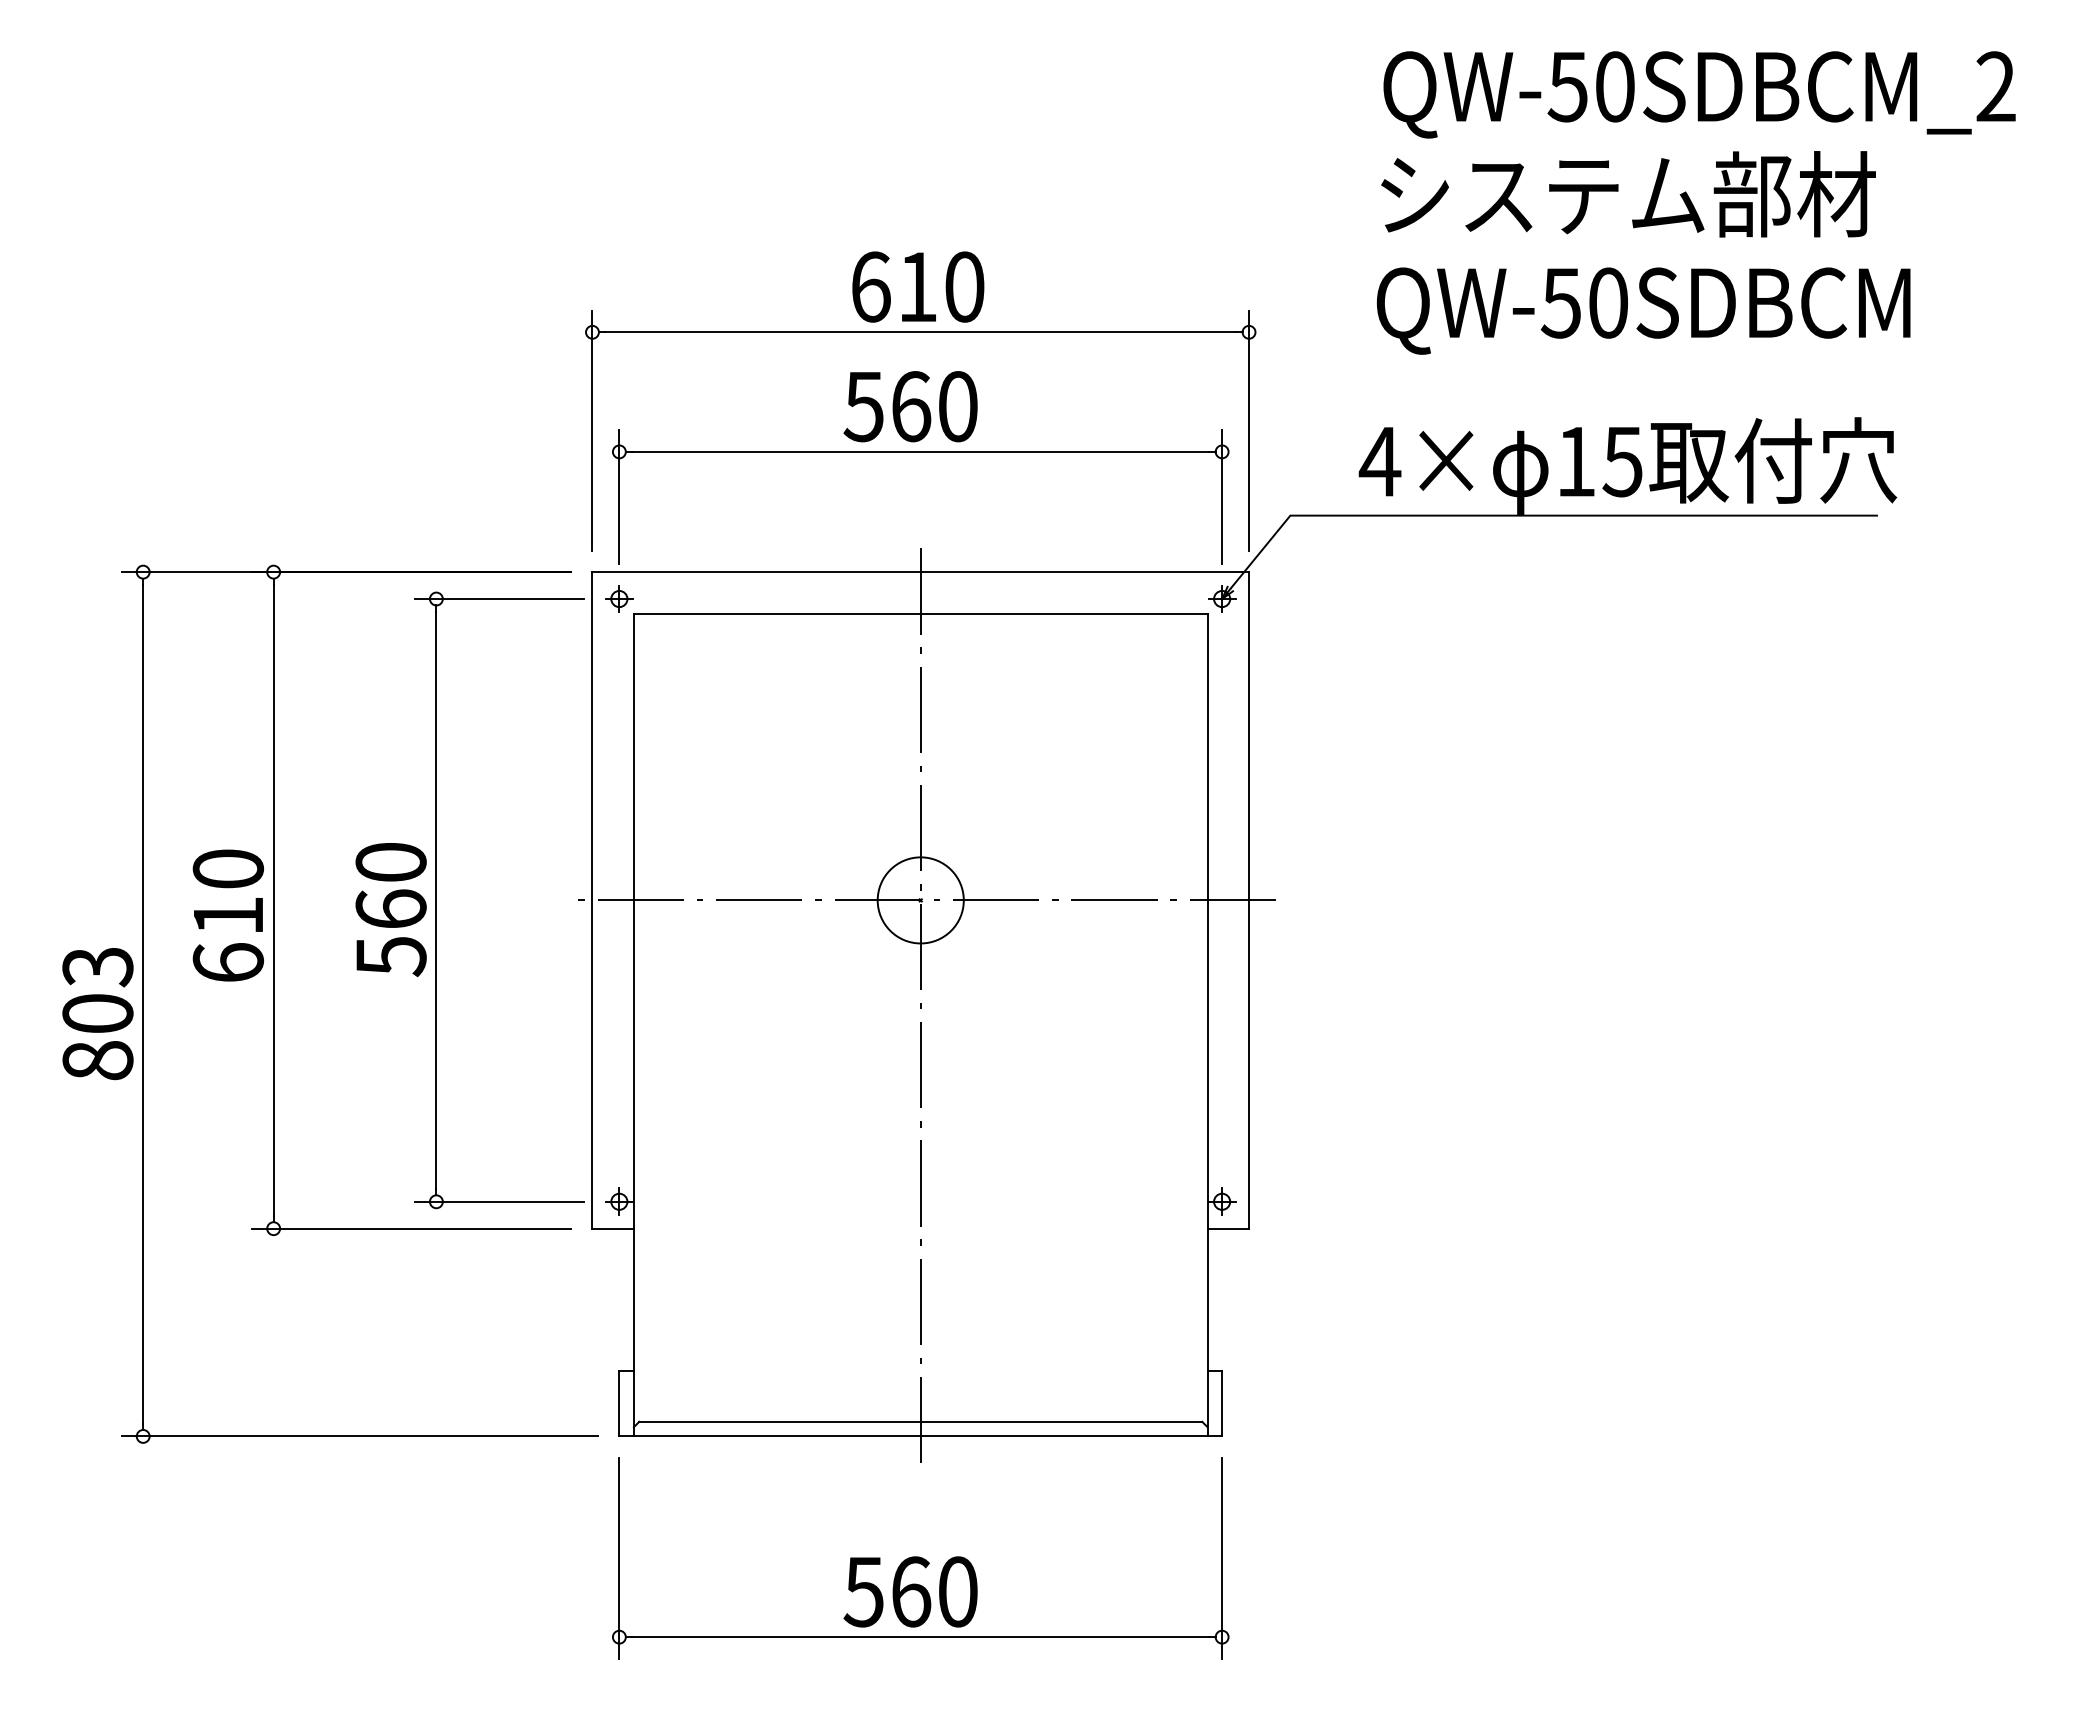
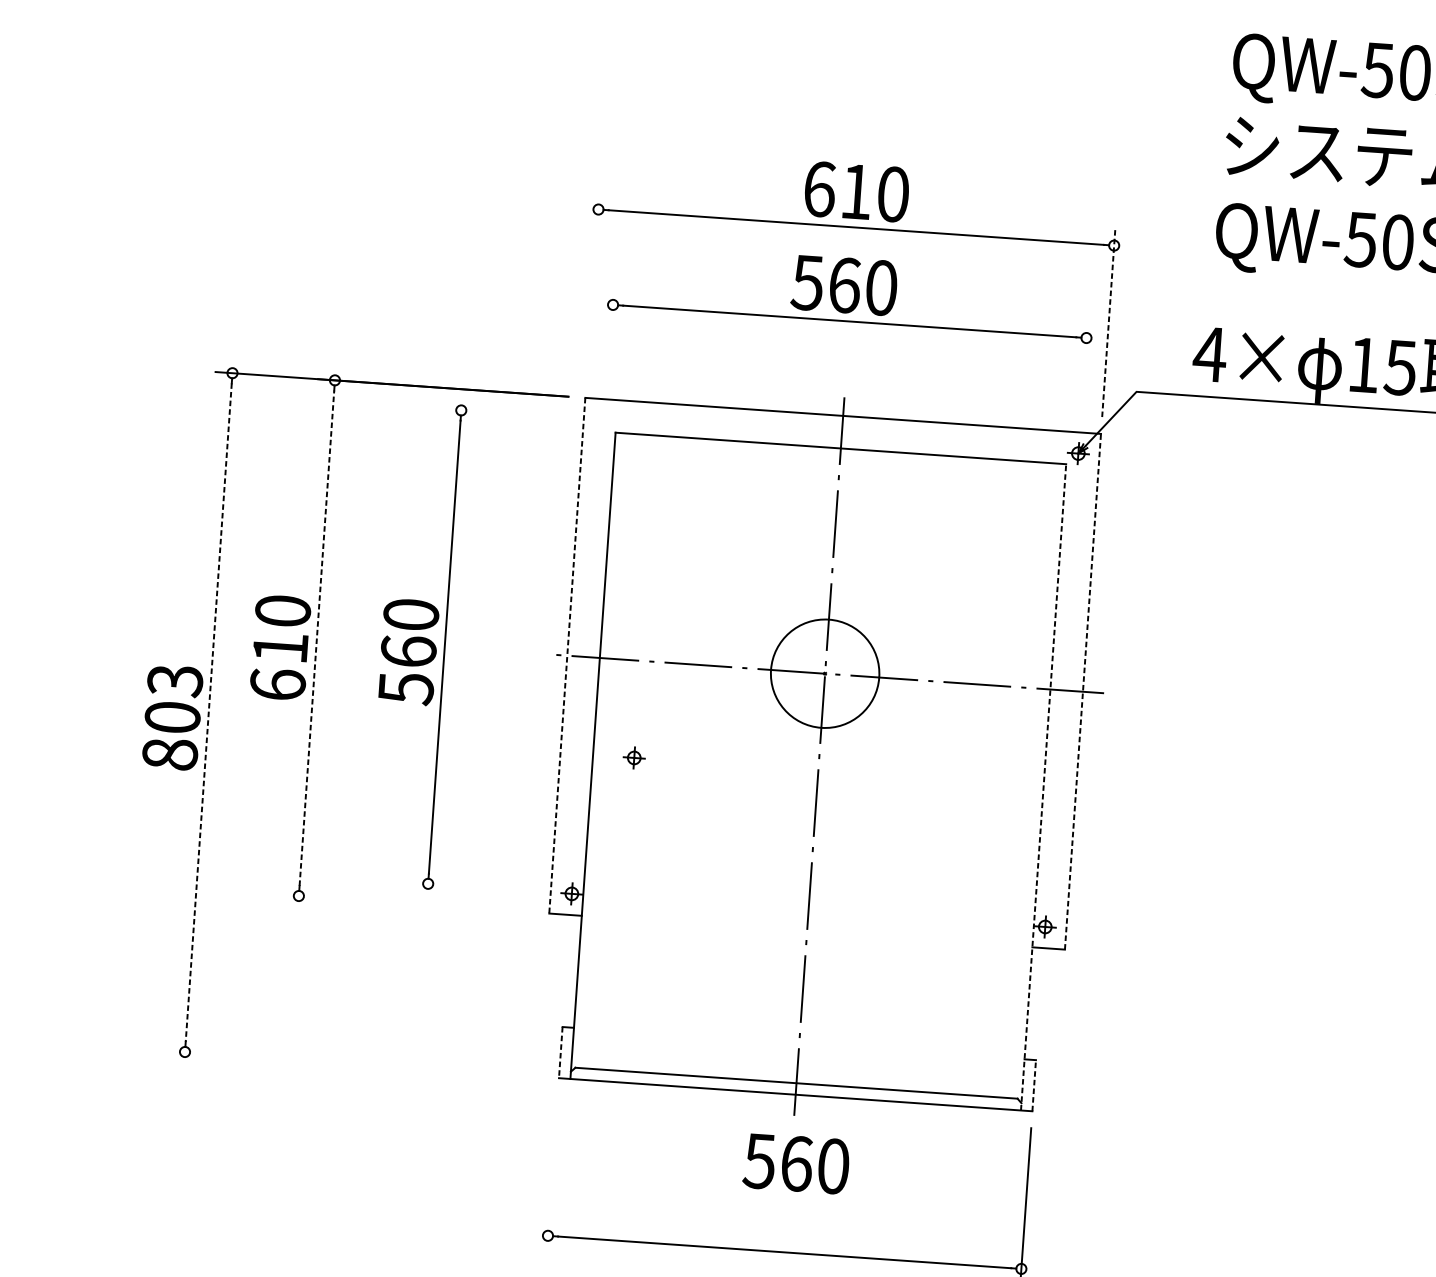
line: (592, 430) -> (593, 286), removed
line: (1249, 430) -> (1109, 322), solid -> dashed
line: (619, 497) -> (610, 340), removed
line: (1222, 497) -> (1084, 373), removed
part: (619, 598) -> (634, 757), moved
line: (499, 599) -> (510, 414), removed
line: (273, 899) -> (316, 637), solid -> dashed
line: (1249, 899) -> (1083, 691), solid -> dashed
line: (592, 900) -> (567, 655), solid -> dashed
circle: (920, 900) -> (824, 673), size x1.6
line: (143, 1004) -> (208, 712), solid -> dashed
line: (1207, 1024) -> (1043, 786), solid -> dashed
line: (499, 1201) -> (477, 887), removed
line: (411, 1228) -> (407, 903), removed
line: (619, 1403) -> (560, 1052), solid -> dashed
line: (1222, 1403) -> (1034, 1085), solid -> dashed
line: (359, 1436) -> (354, 1063), removed
line: (619, 1557) -> (552, 1173), removed
text: (910, 1591) -> (796, 1163), moved

